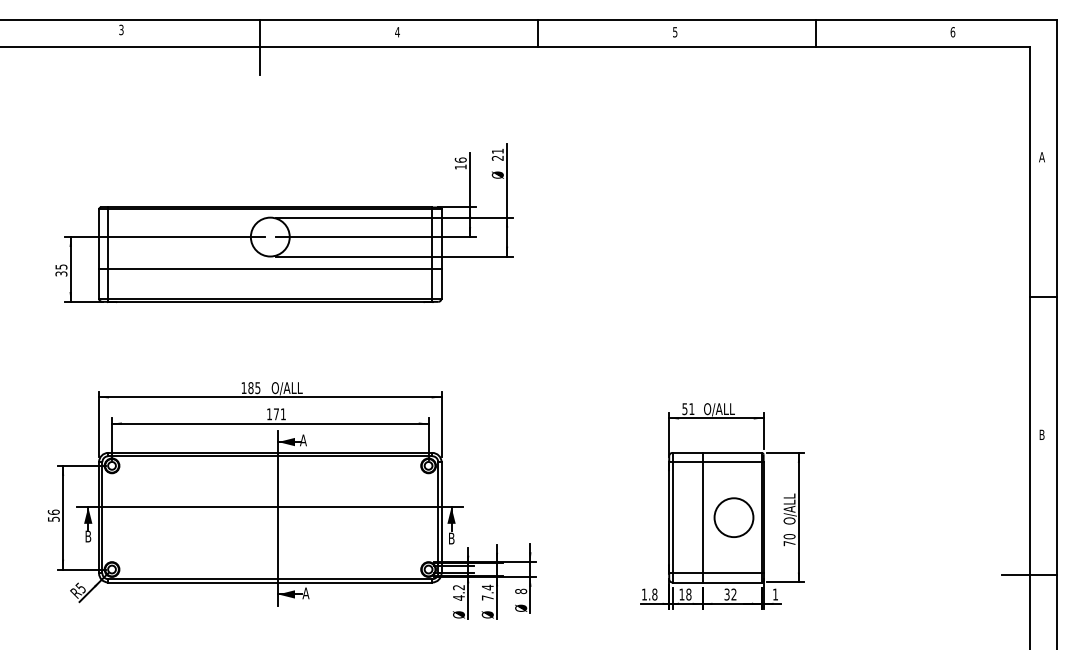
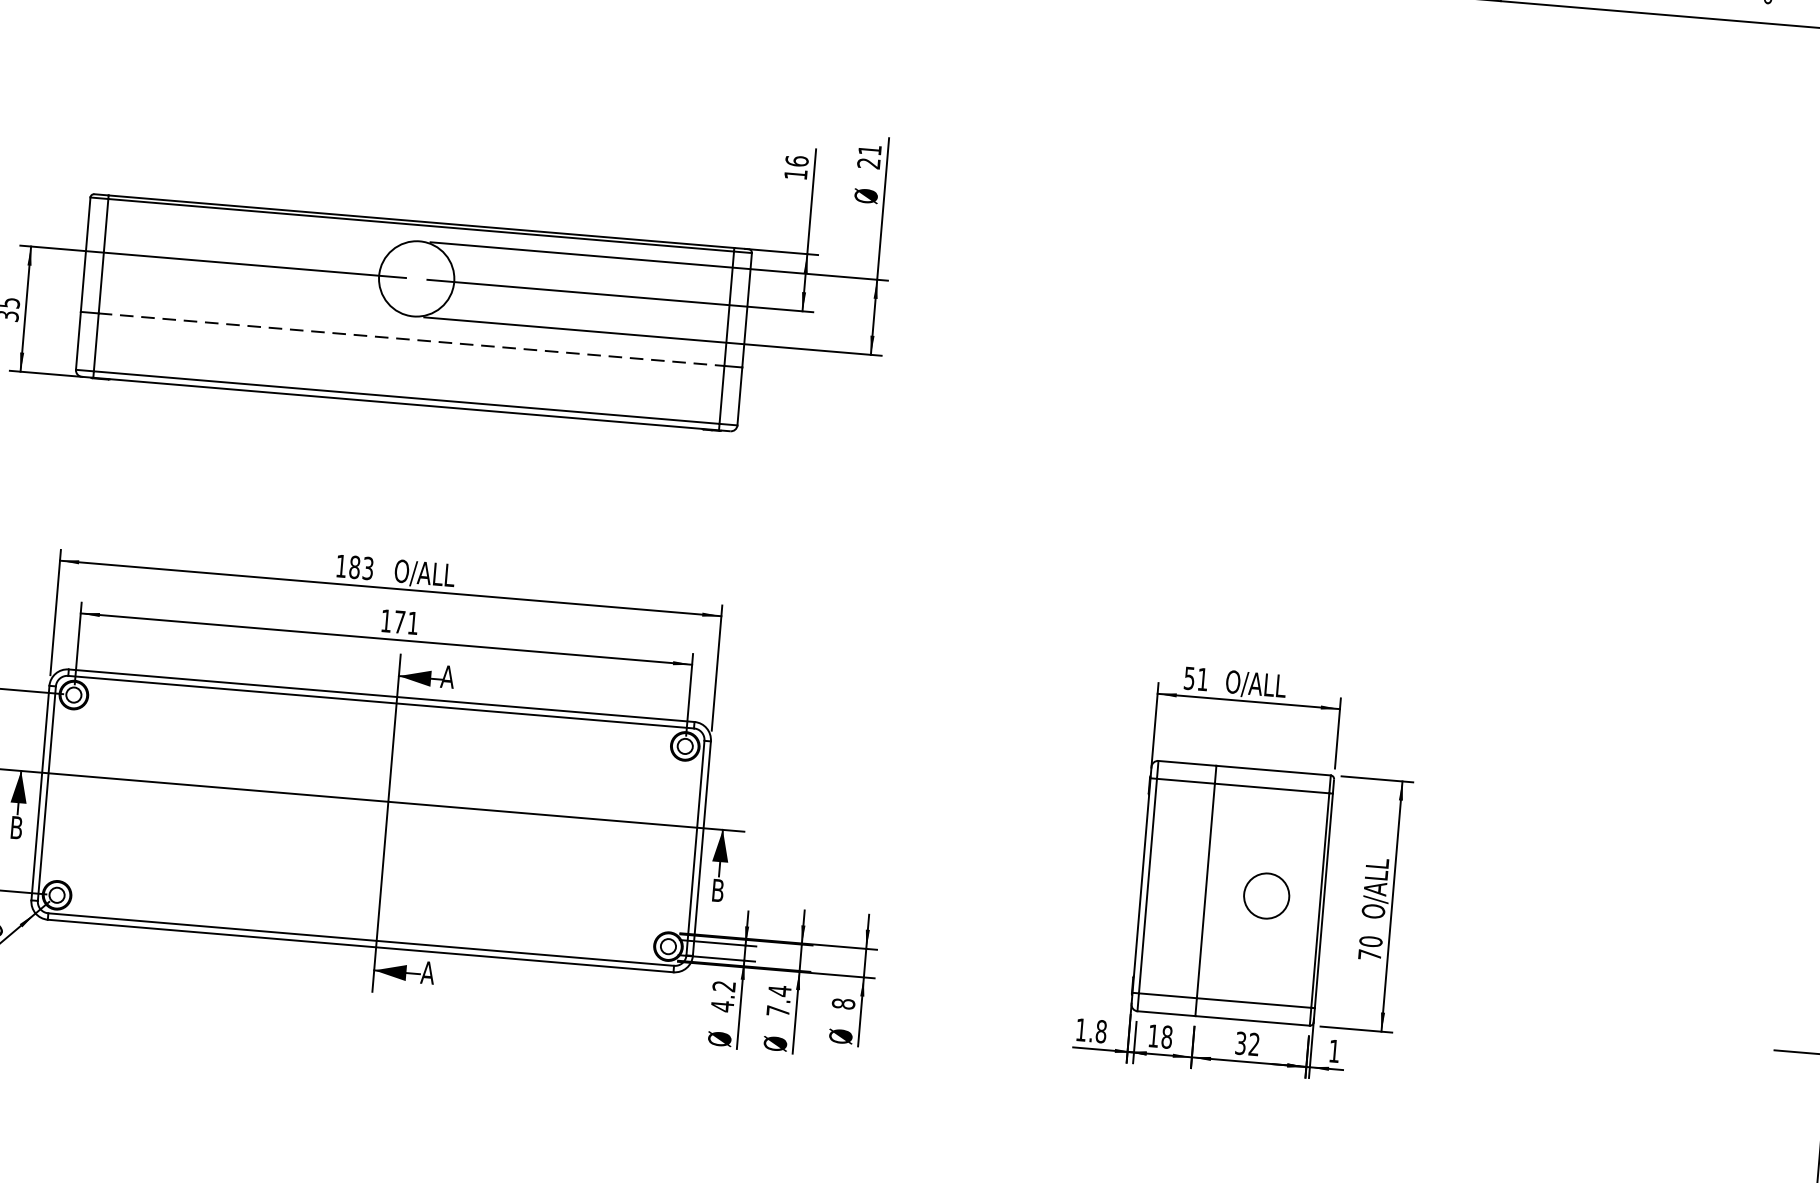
line: (270, 268) -> (411, 339), solid -> dashed
text: (257, 387) -> (367, 567), 185 -> 183
circle: (733, 517) -> (1265, 895), size x0.6

